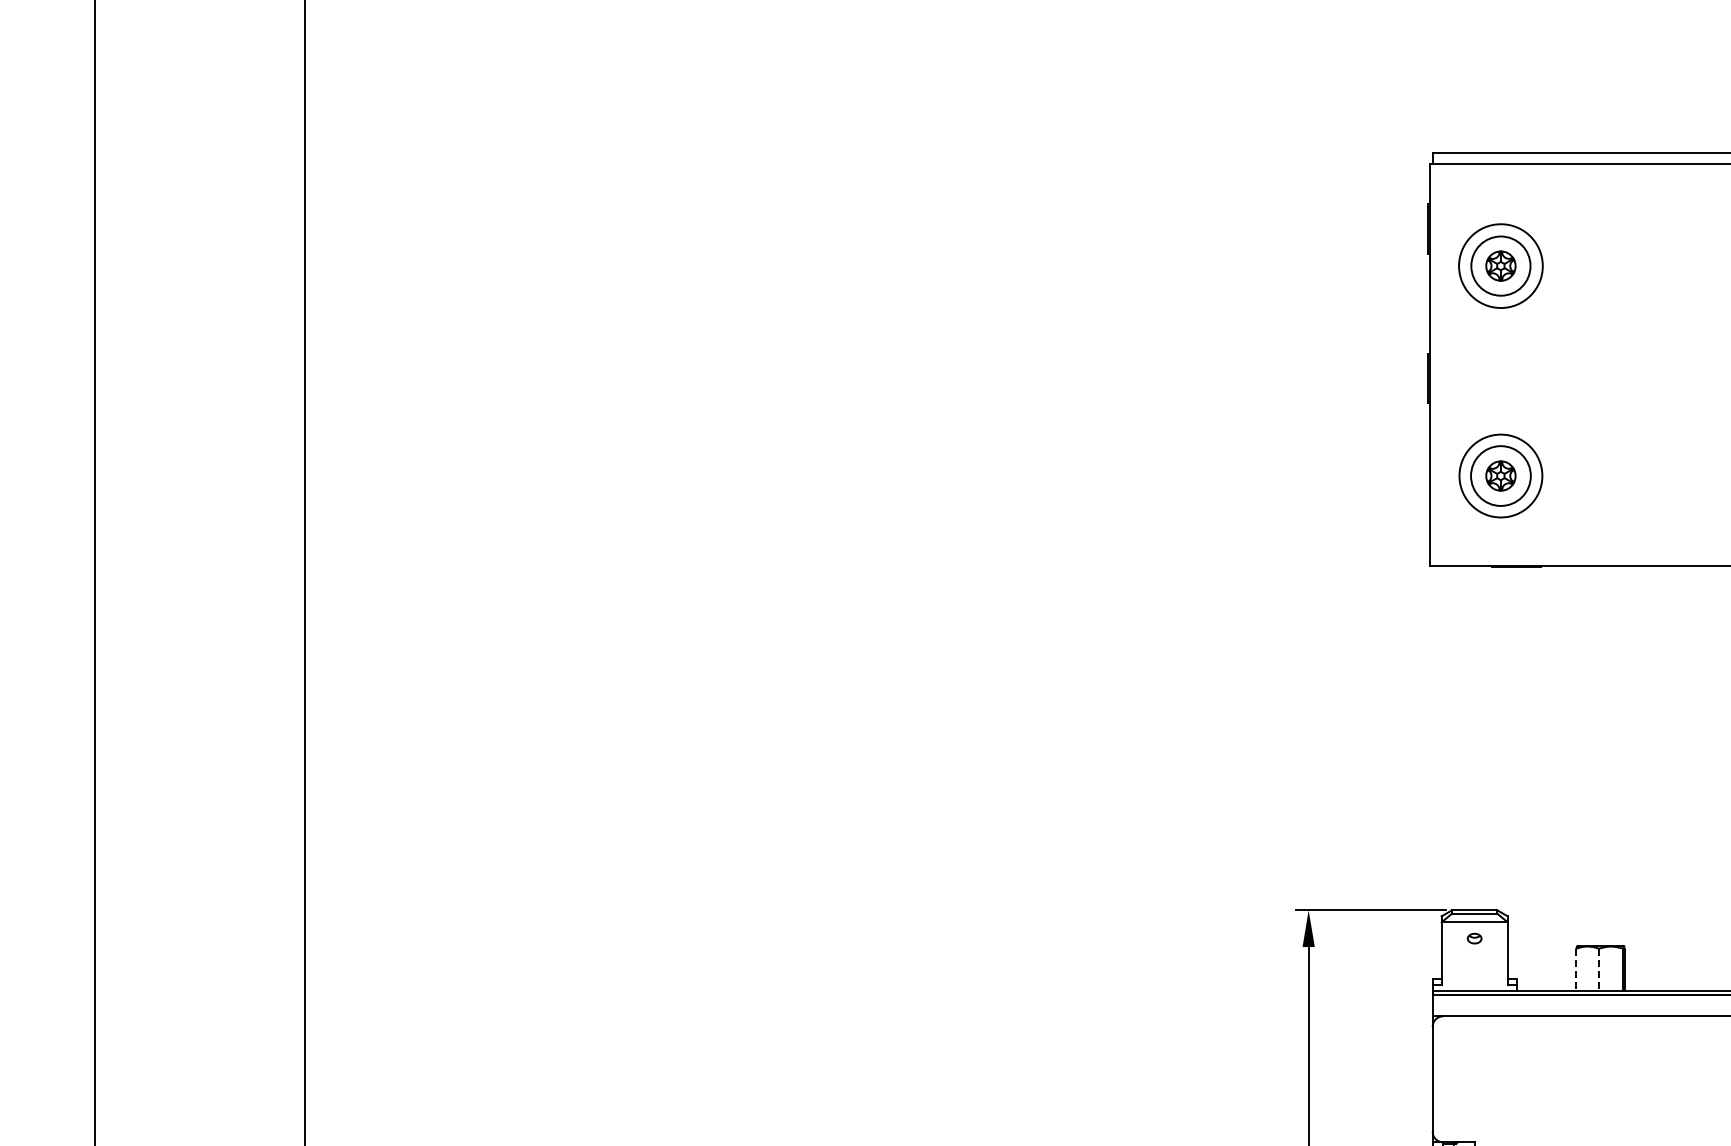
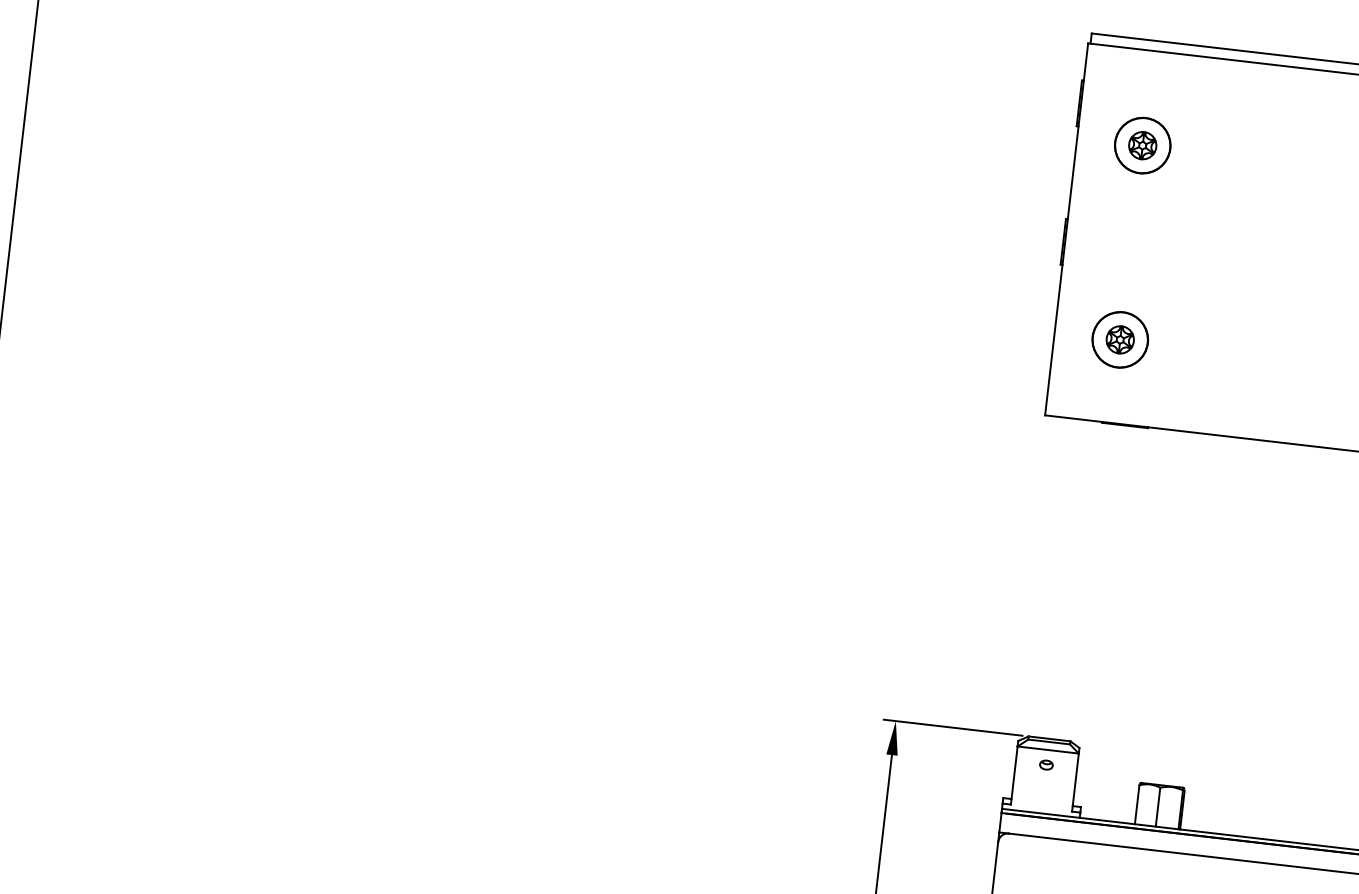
circle: (1500, 266) -> (1142, 145), size x0.71
circle: (1500, 475) -> (1119, 339), size x0.71
line: (1576, 970) -> (1137, 805), dashed -> solid
line: (1598, 970) -> (1157, 807), dashed -> solid

